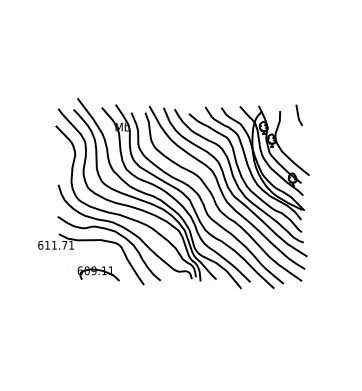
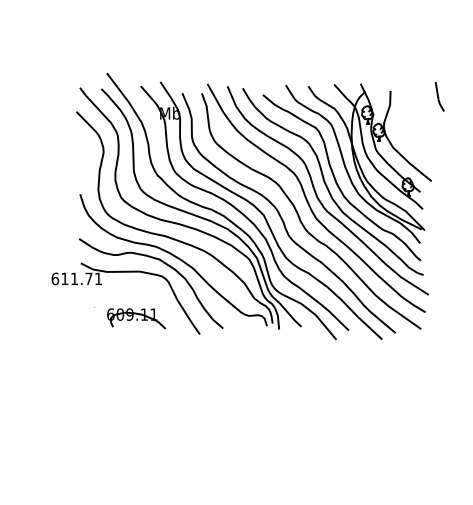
part: (298, 114) -> (438, 95), moved

